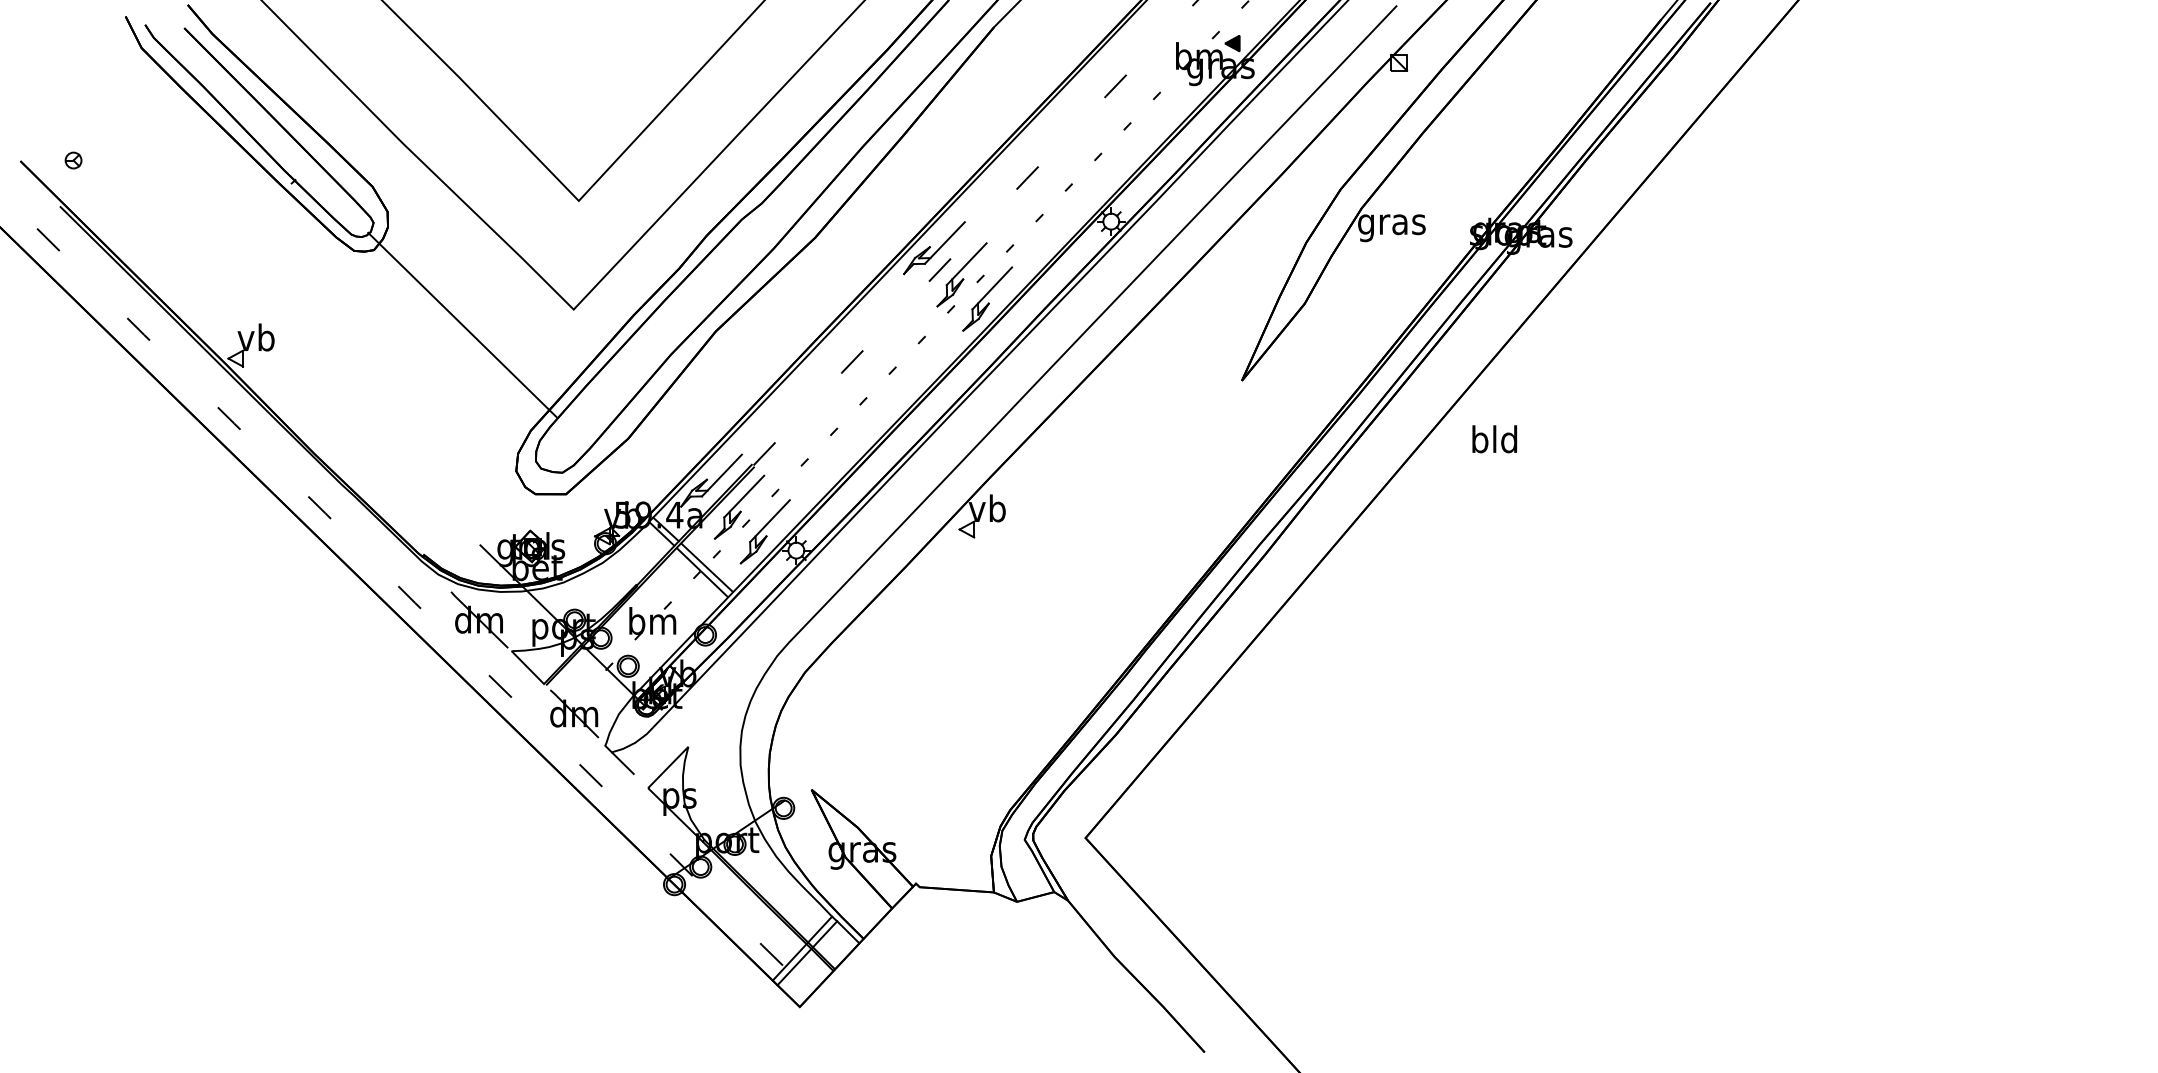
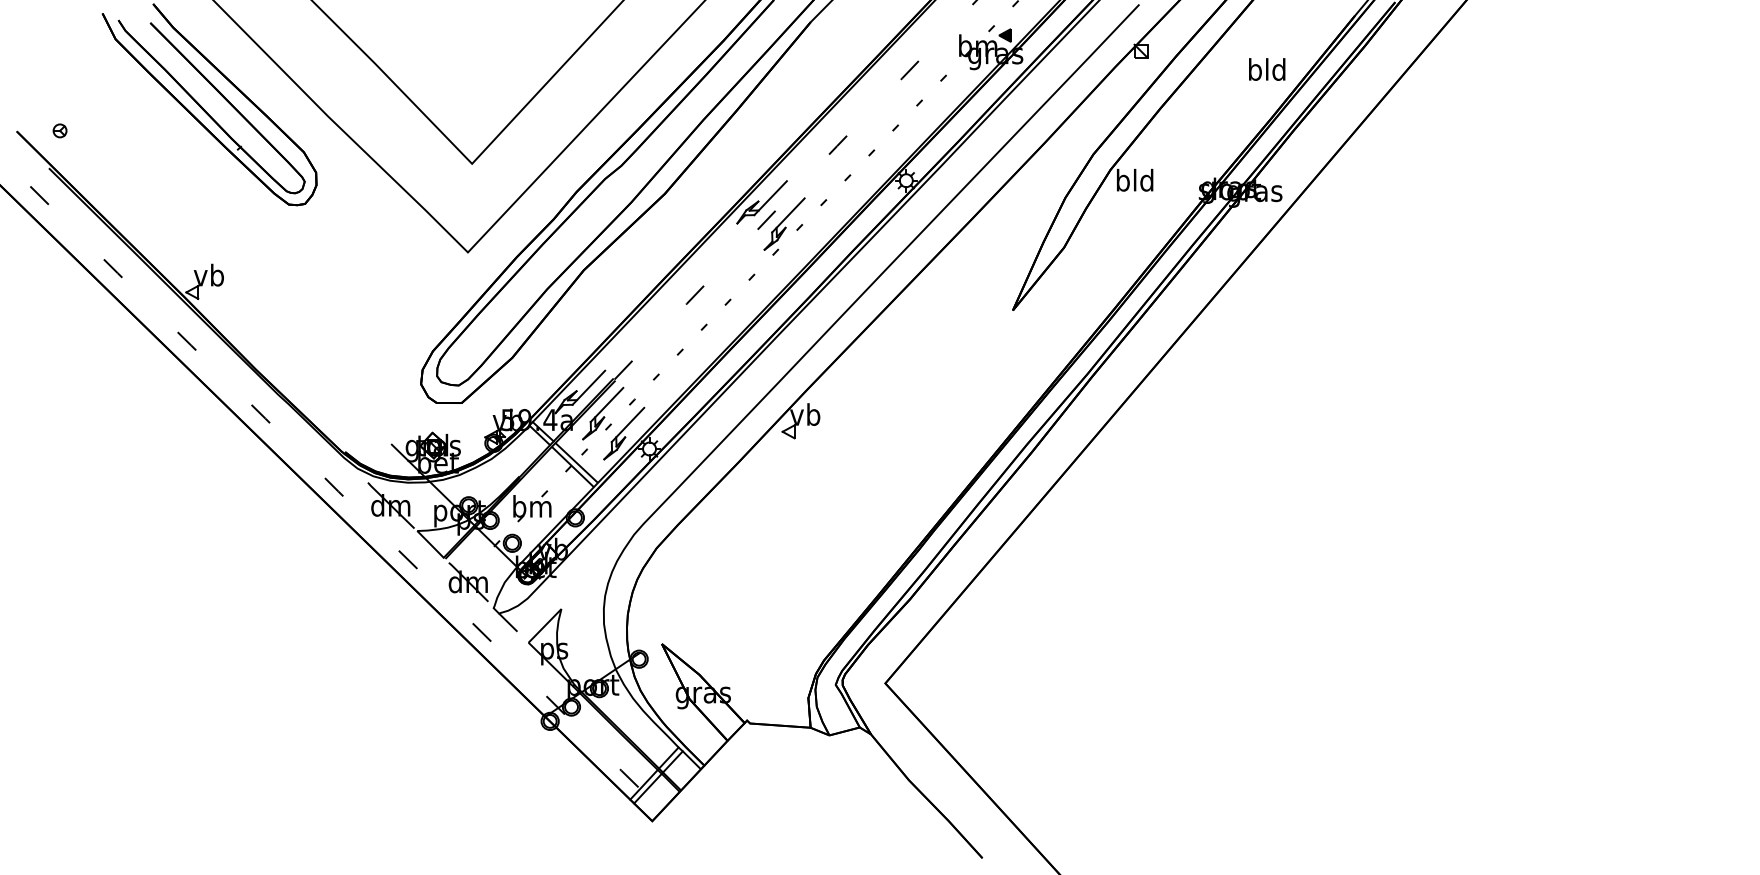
text: (1391, 224) -> (1134, 183), gras -> bld
part: (987, 298) -> (805, 243), removed
line: (462, 324) -> (377, 264), removed
text: (1494, 439) -> (1266, 69), moved

